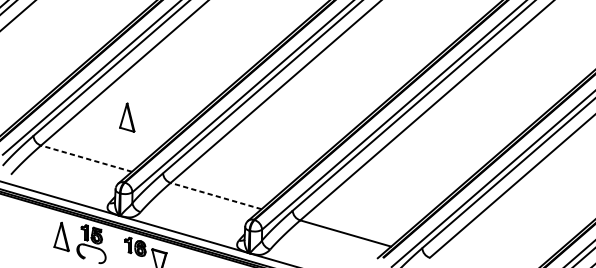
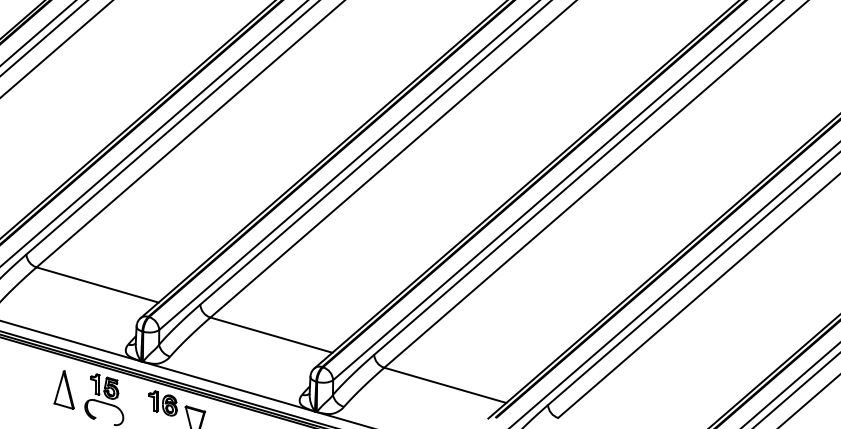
part: (126, 117) -> (151, 229), removed
line: (86, 158) -> (97, 284), dashed -> solid
line: (216, 196) -> (271, 335), dashed -> solid

